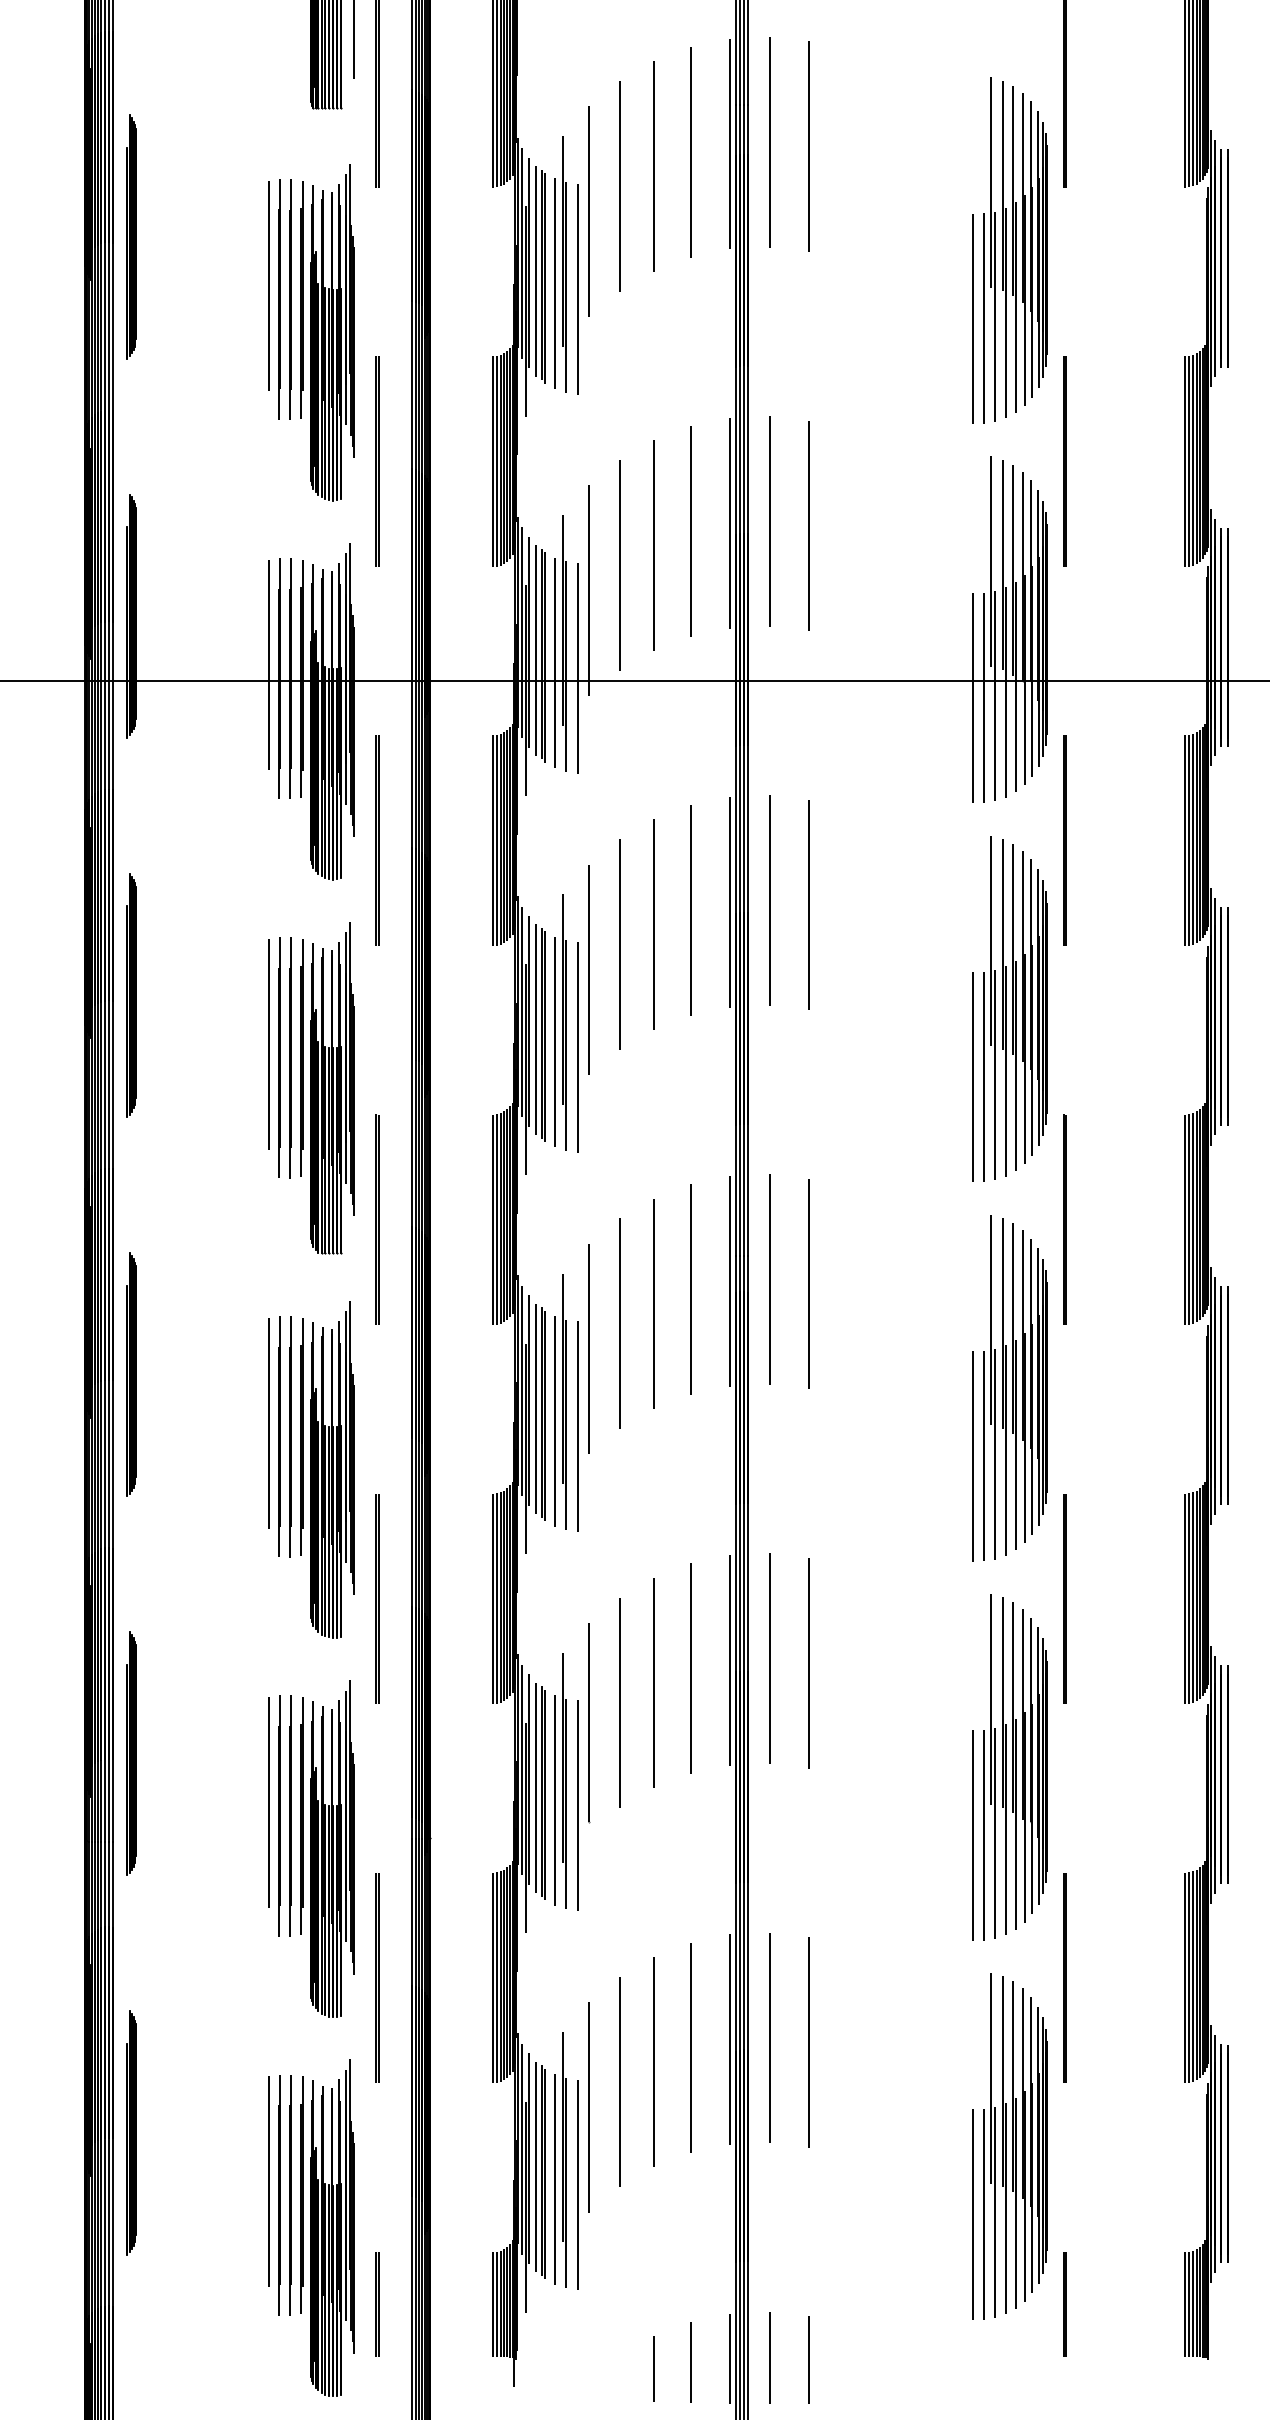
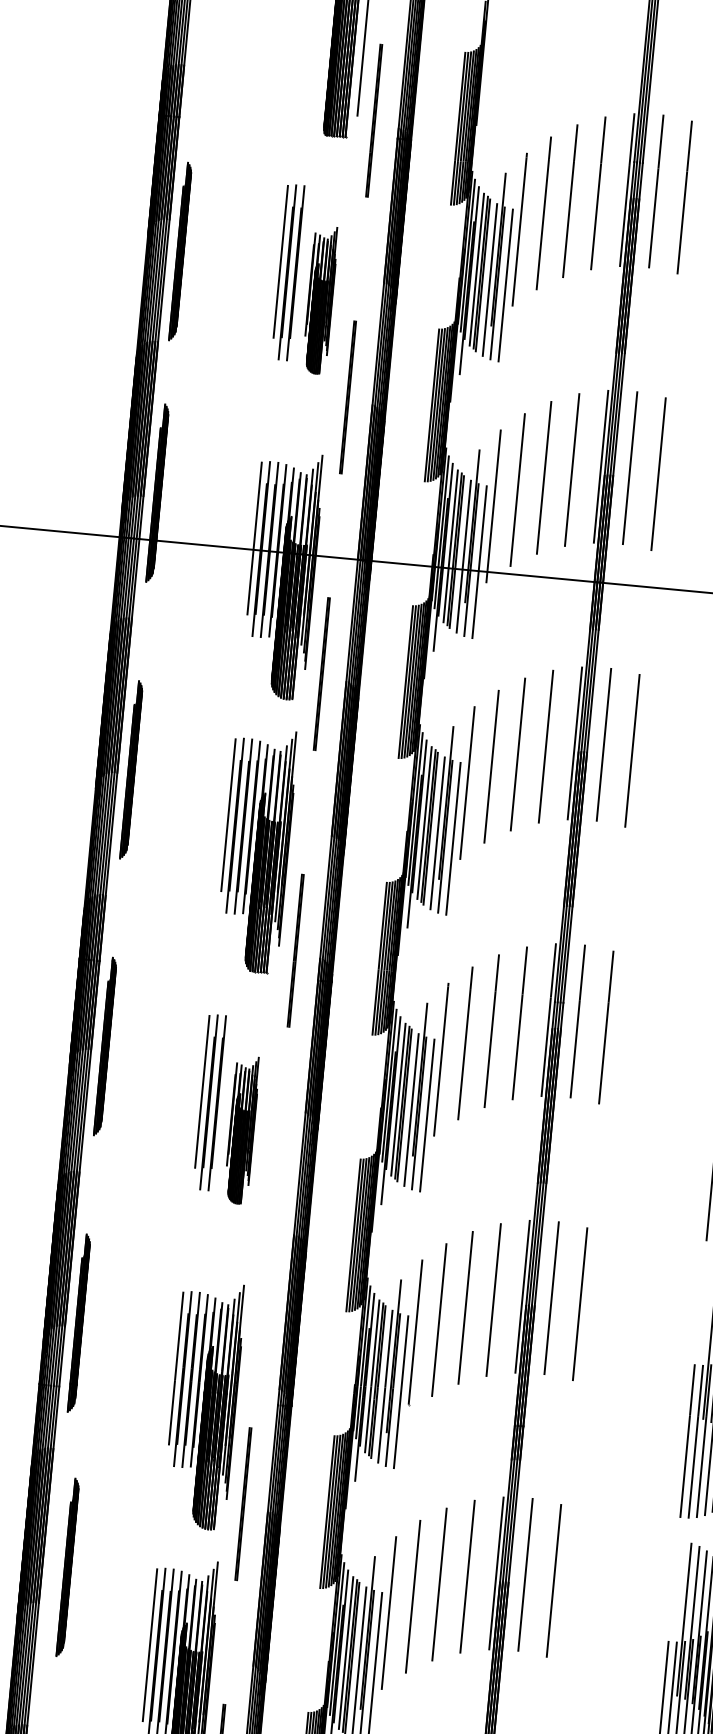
part: (131, 236) -> (180, 251), moved
part: (327, 332) -> (320, 299), size x0.6
part: (327, 1469) -> (241, 1129), size x0.6
line: (376, 1598) -> (268, 1227), removed
part: (131, 2132) -> (67, 1567), moved

